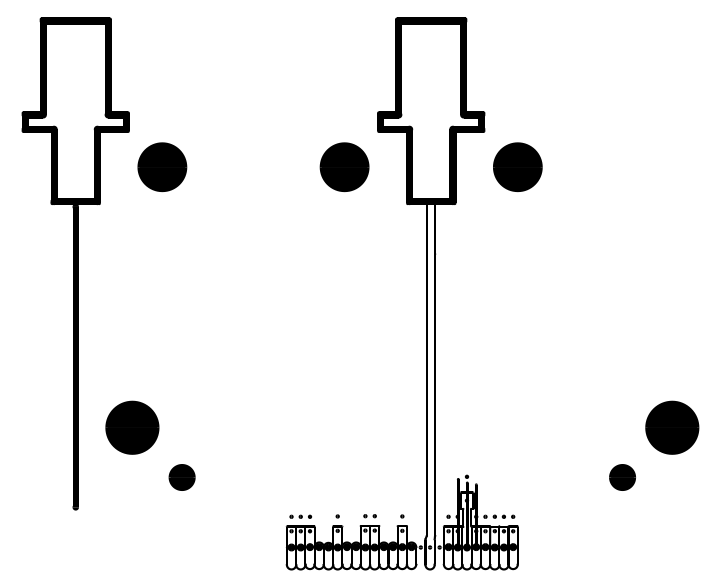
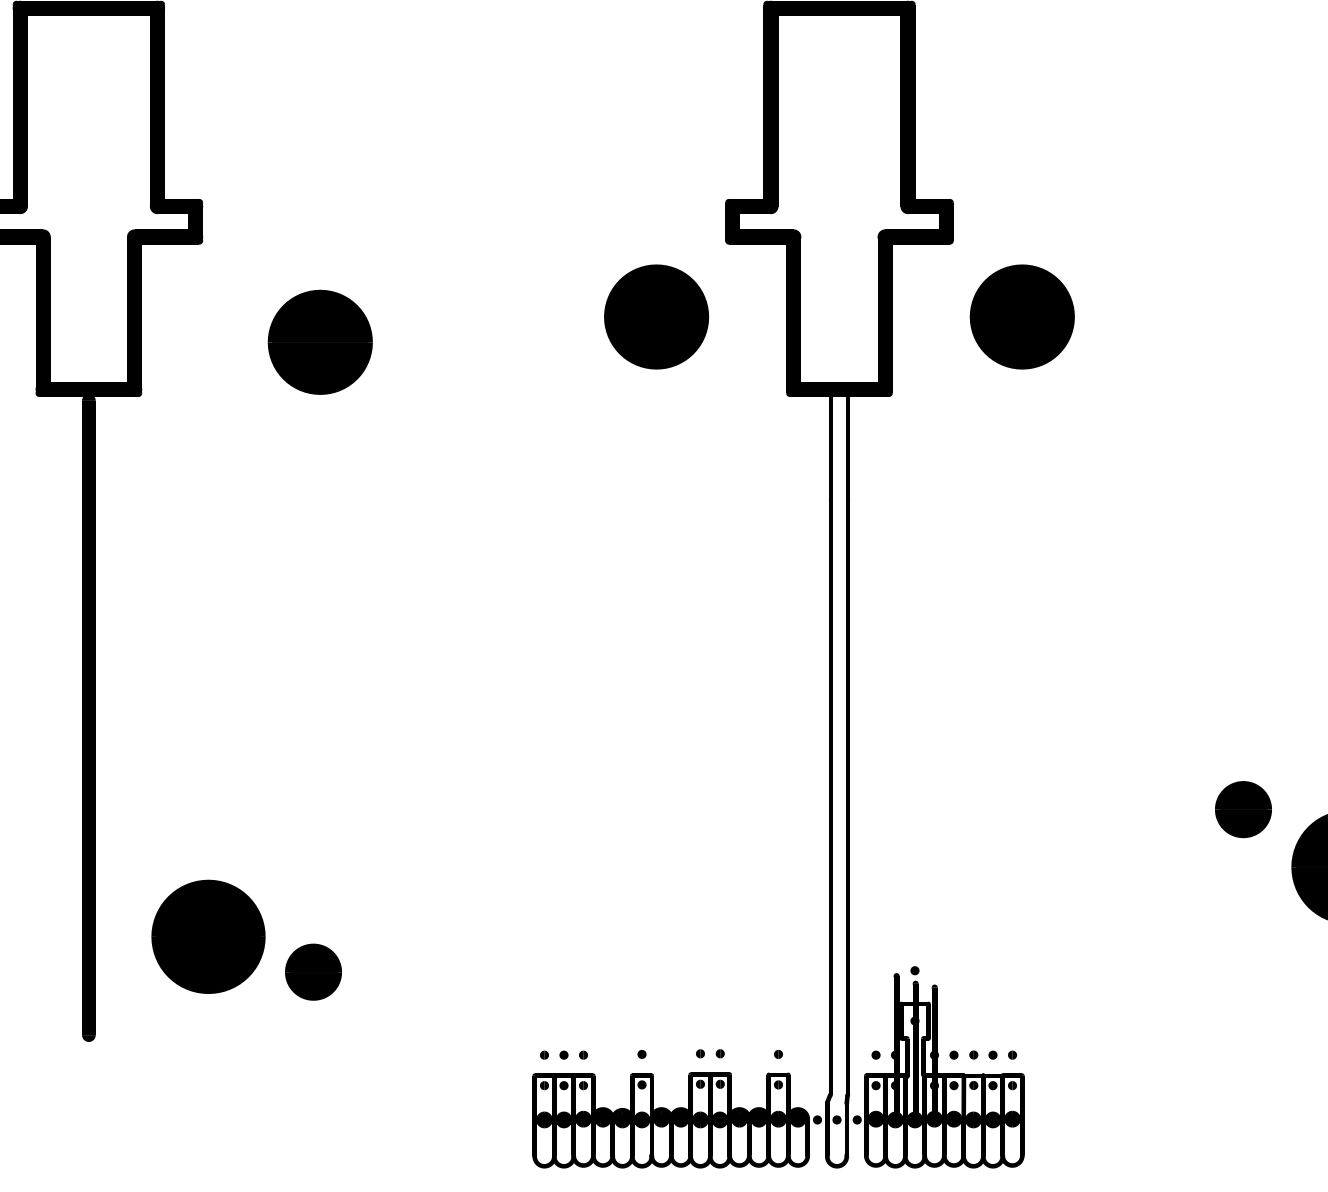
part: (162, 167) -> (320, 342), moved
part: (132, 427) -> (208, 936), moved
part: (622, 477) -> (1243, 809), moved

